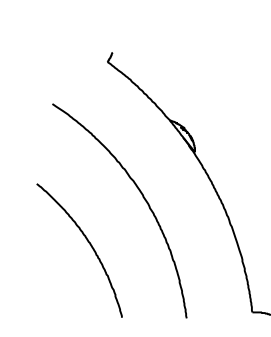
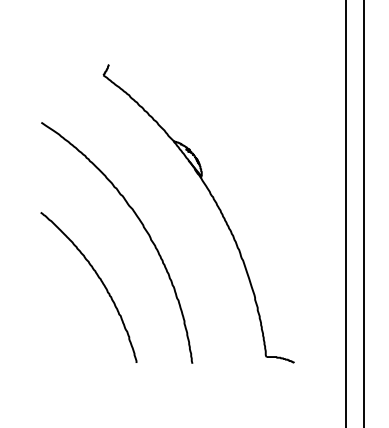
curve: (89, 245) -> (100, 281), moved

